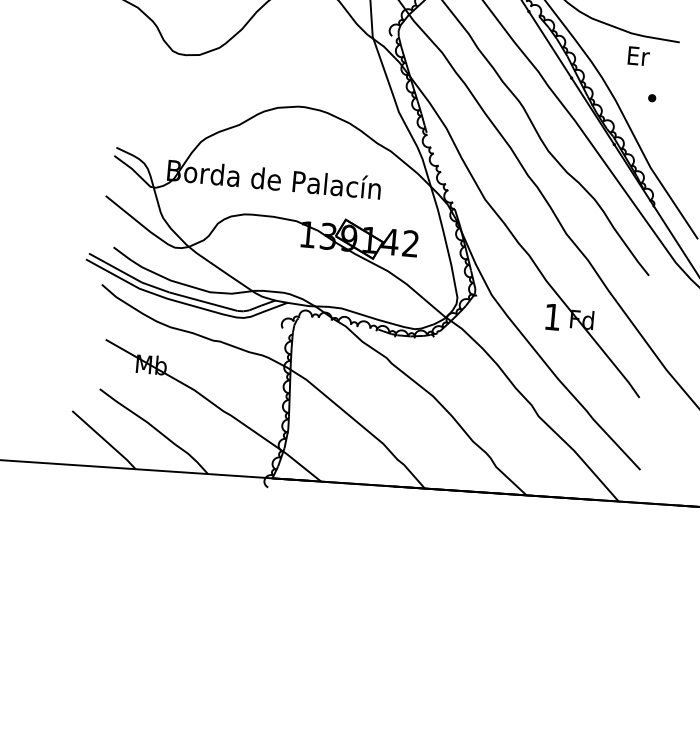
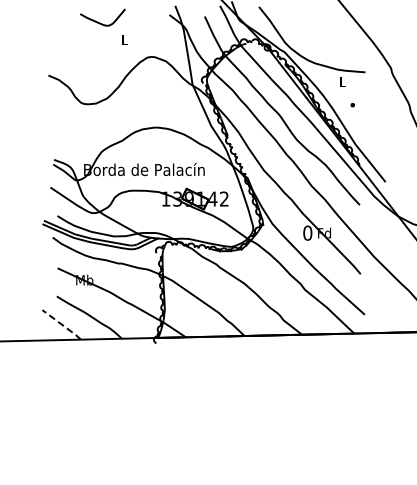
text: (639, 56) -> (343, 82), Er -> L
text: (552, 315) -> (307, 232), 1 -> 0
line: (105, 439) -> (62, 324), solid -> dashed

